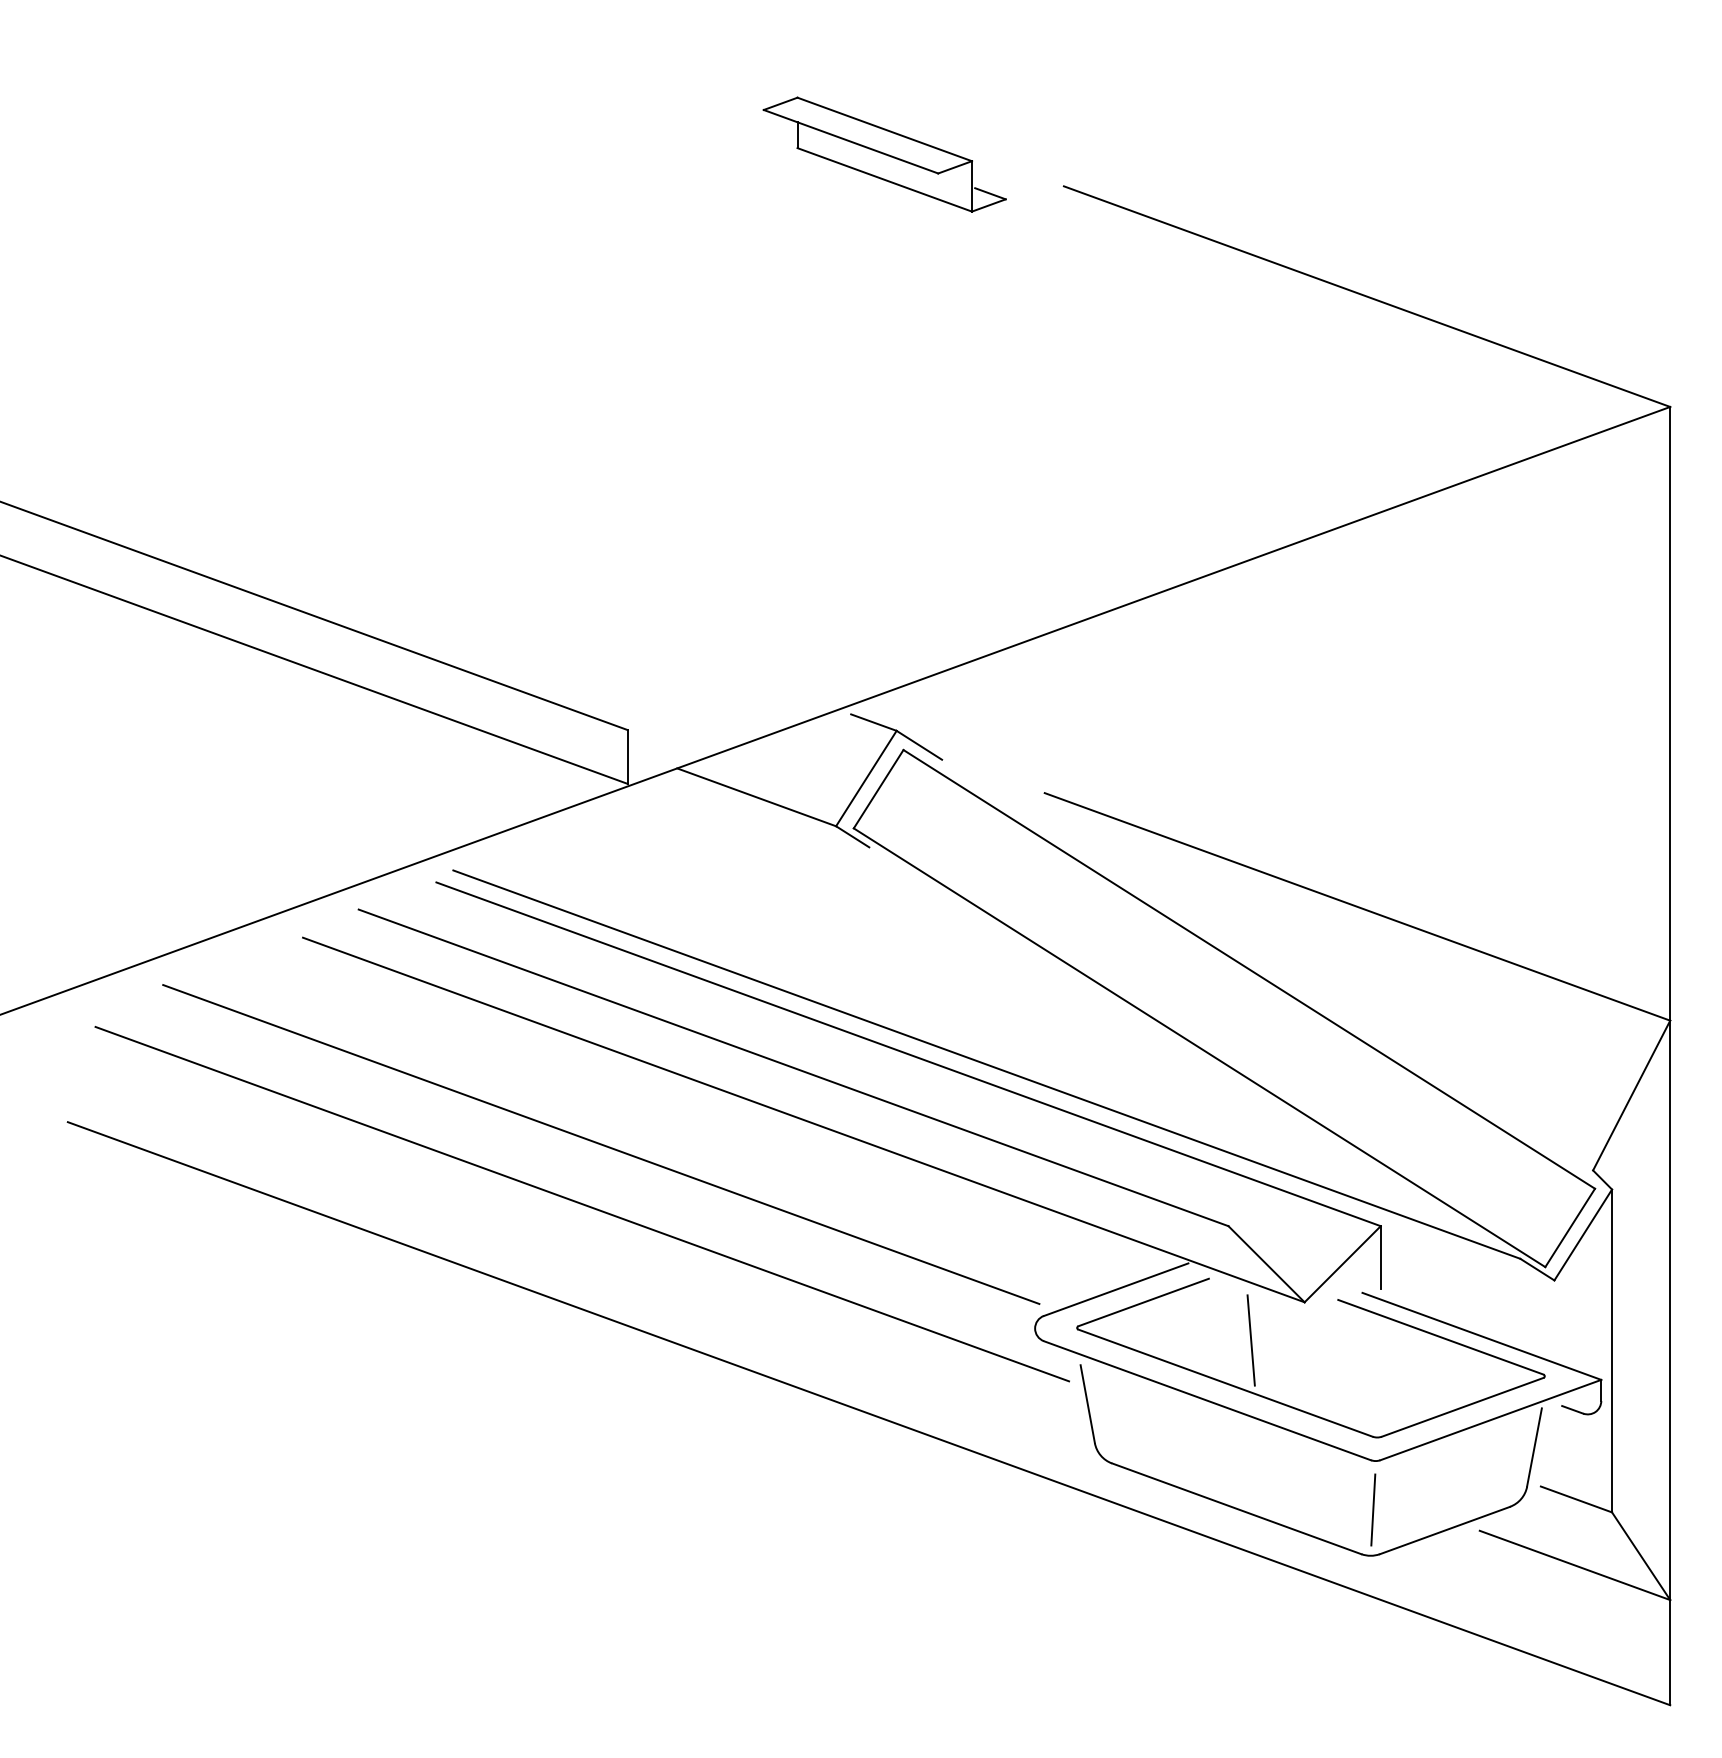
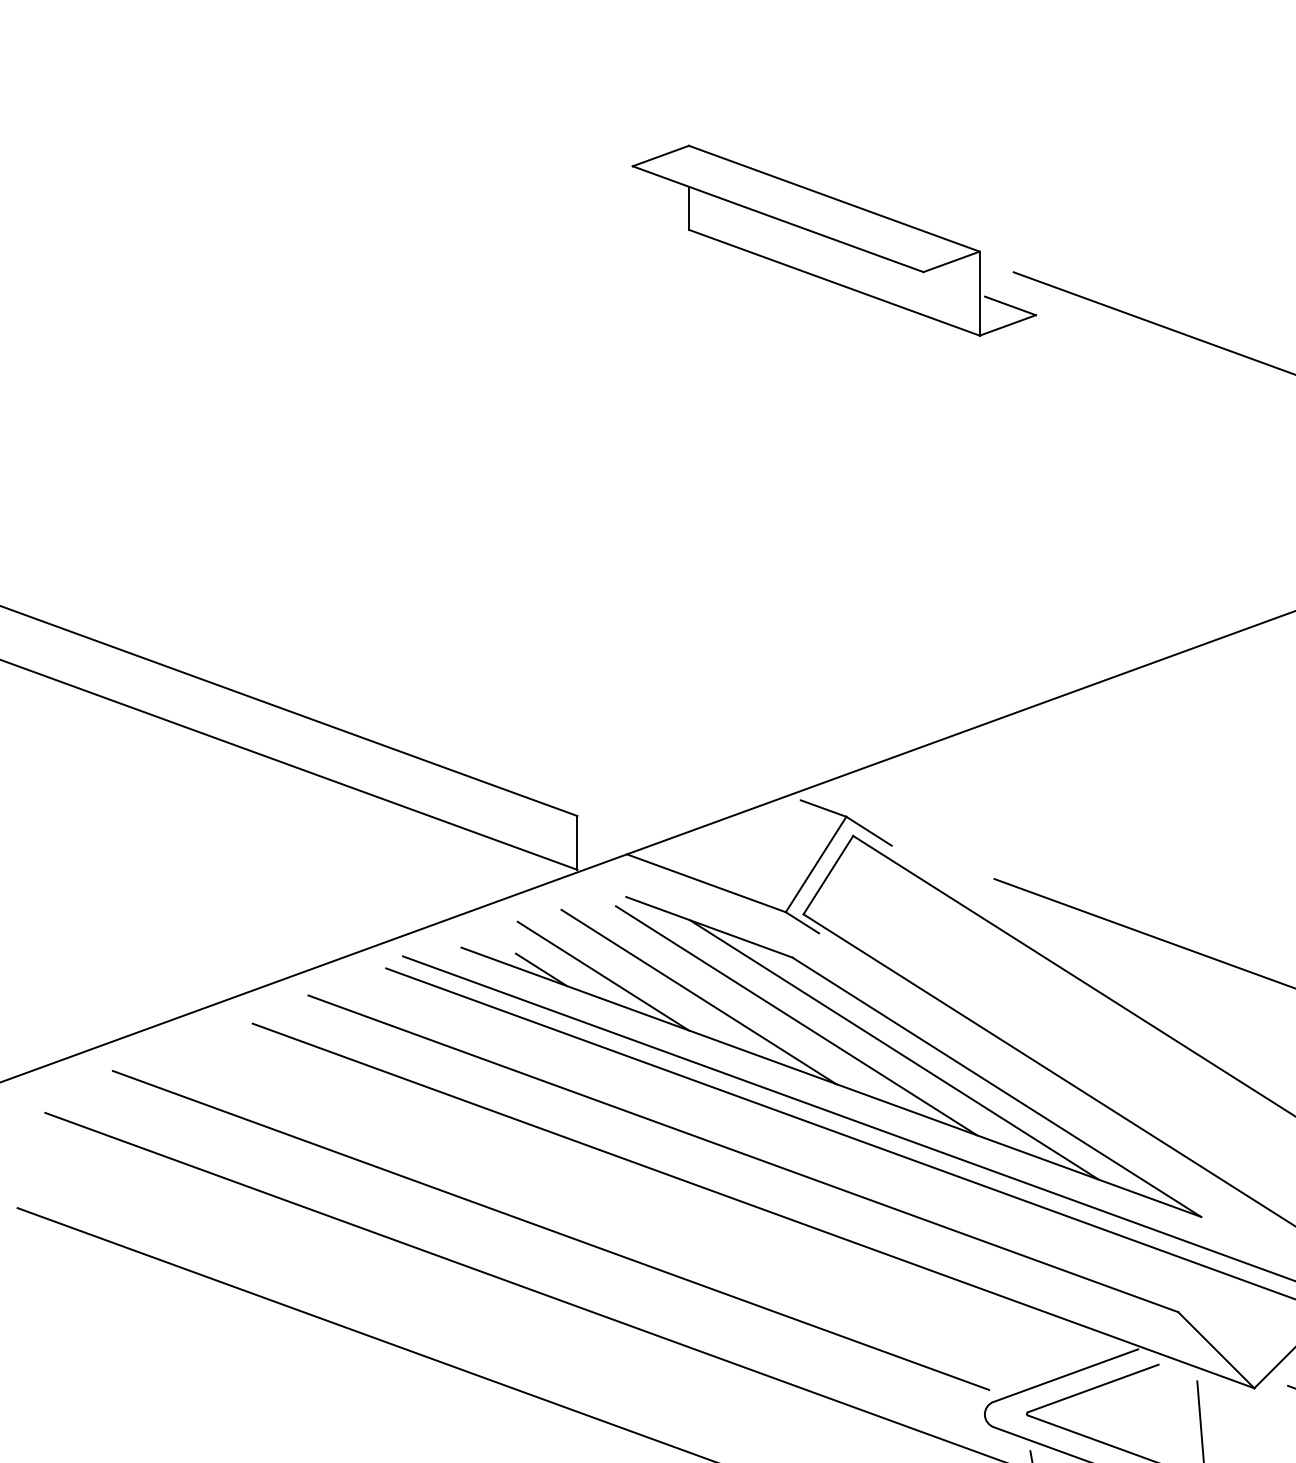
part: (884, 154) -> (834, 240), size x1.67
part: (886, 961) -> (836, 1047), added

